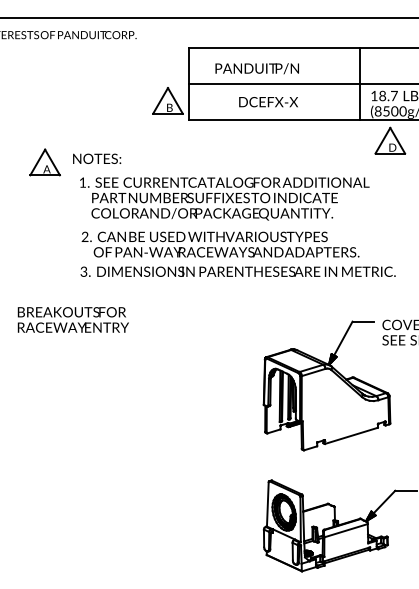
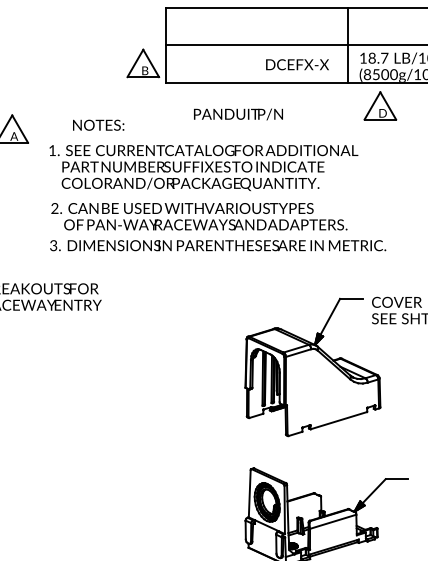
text: (256, 68) -> (237, 114), moved
text: (268, 102) -> (297, 65), moved
text: (97, 158) -> (99, 124), moved

